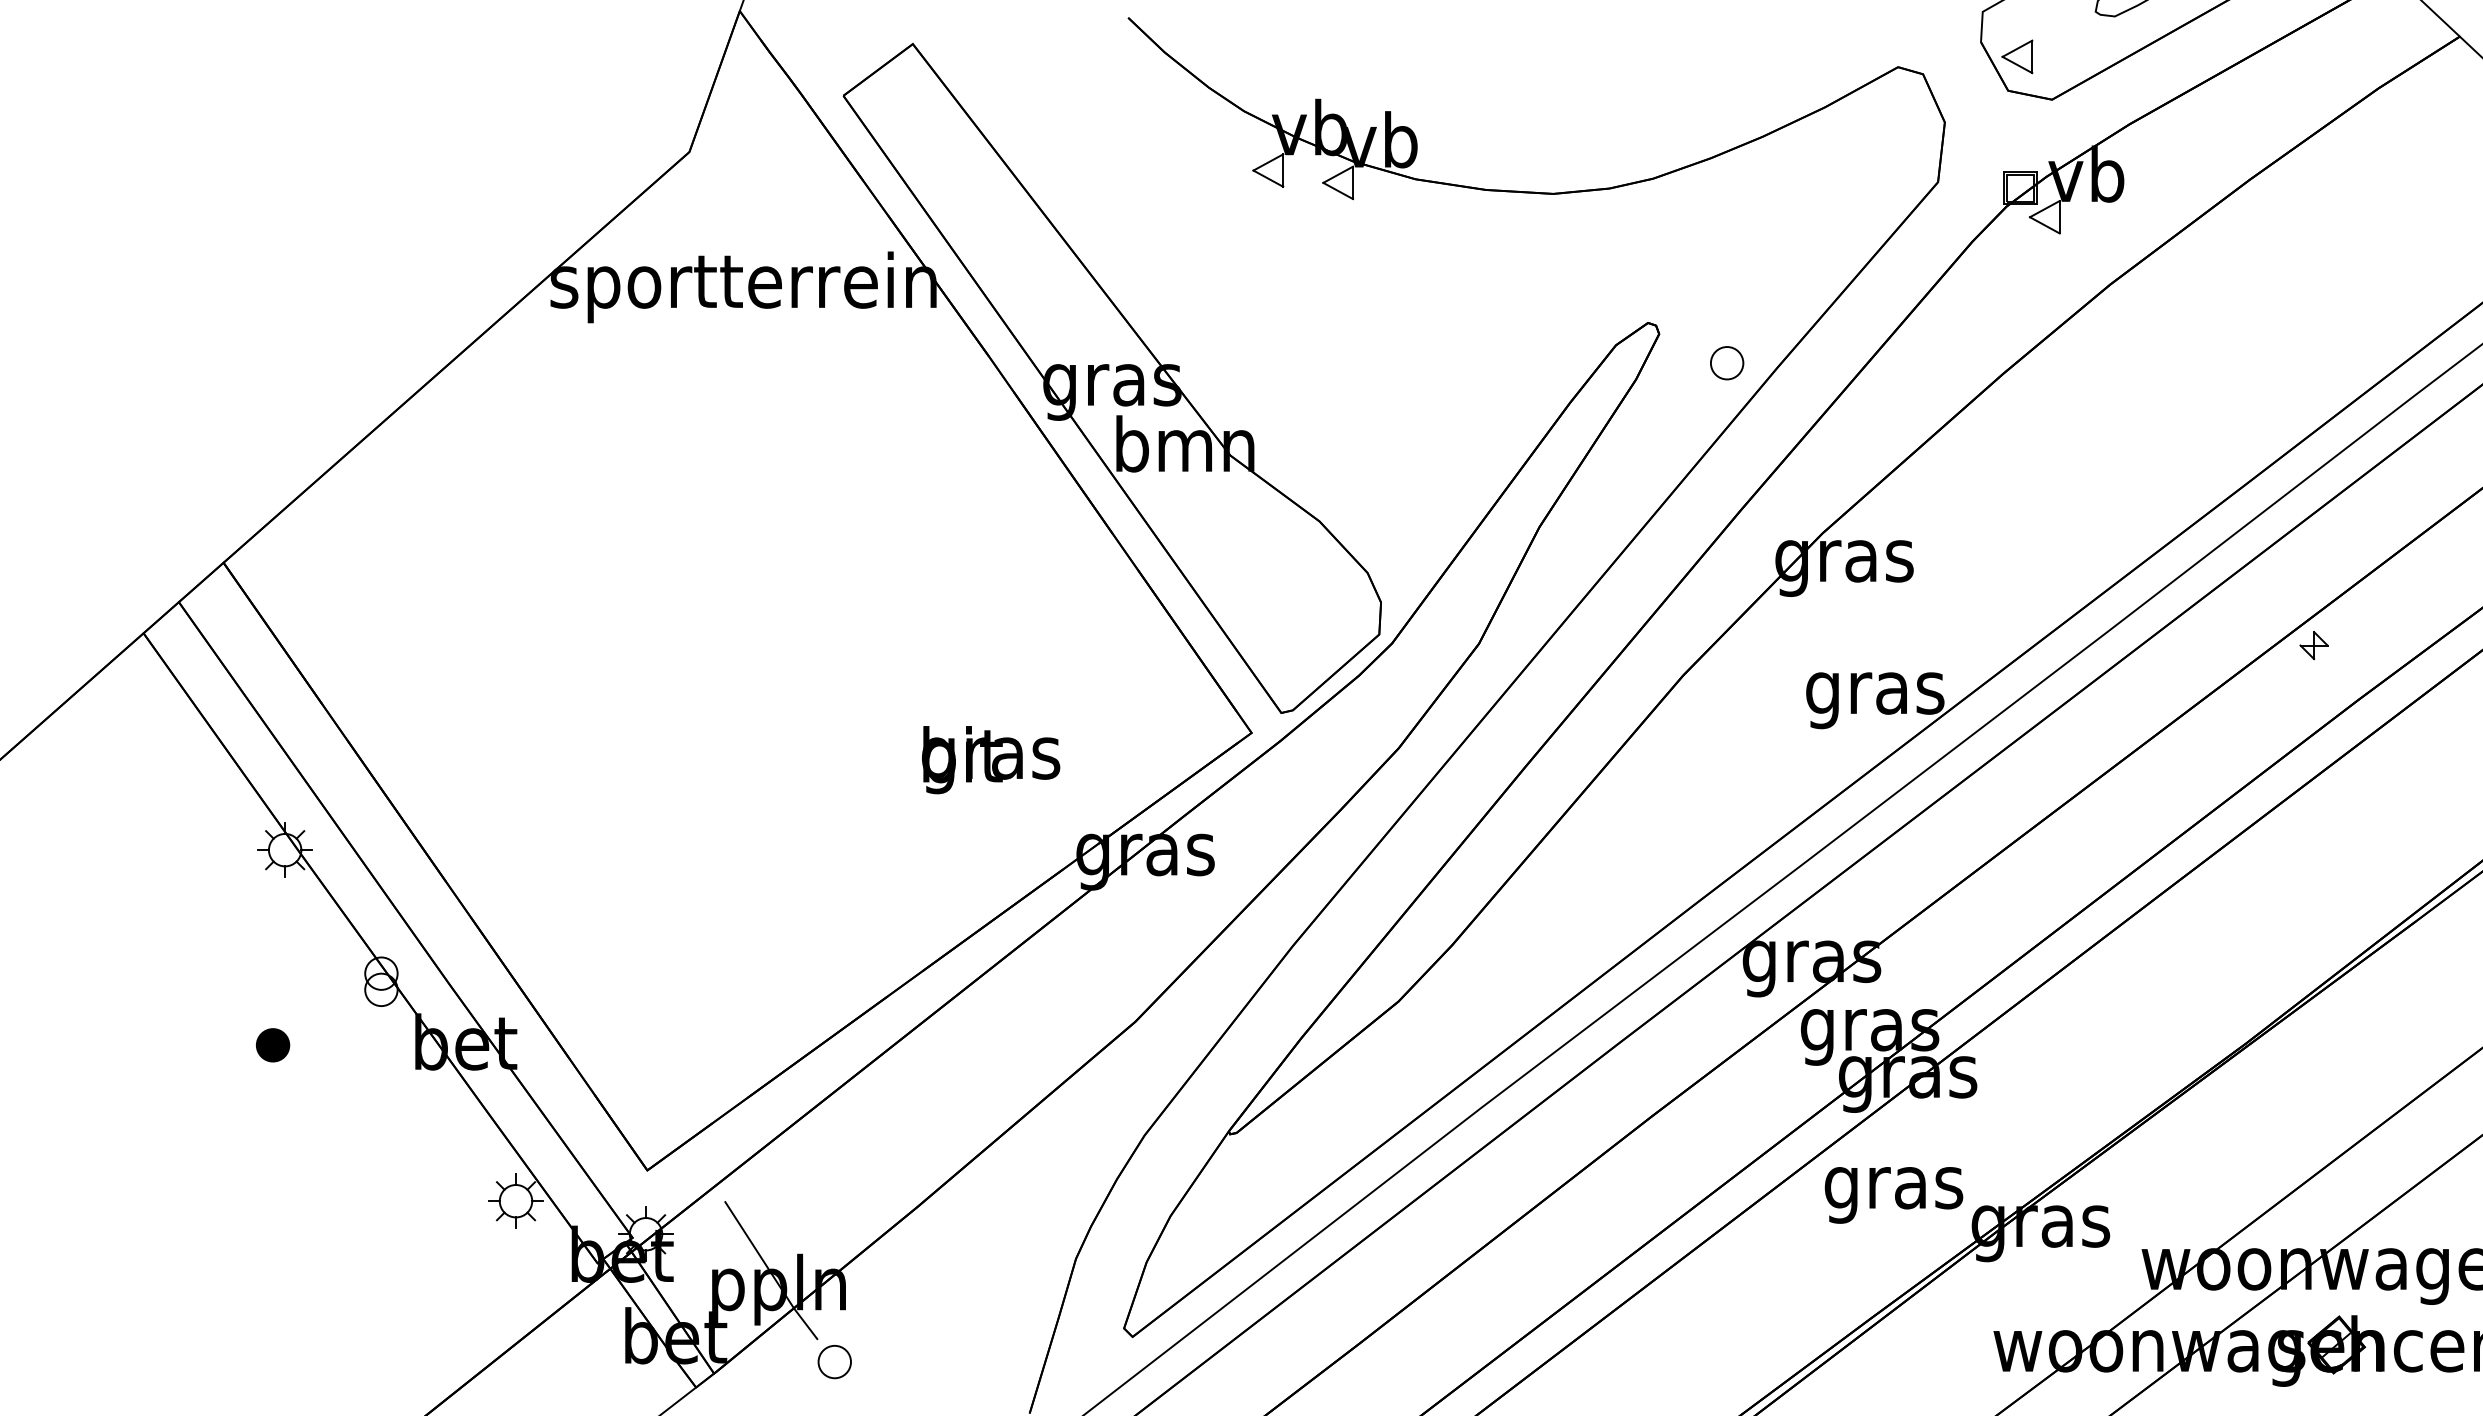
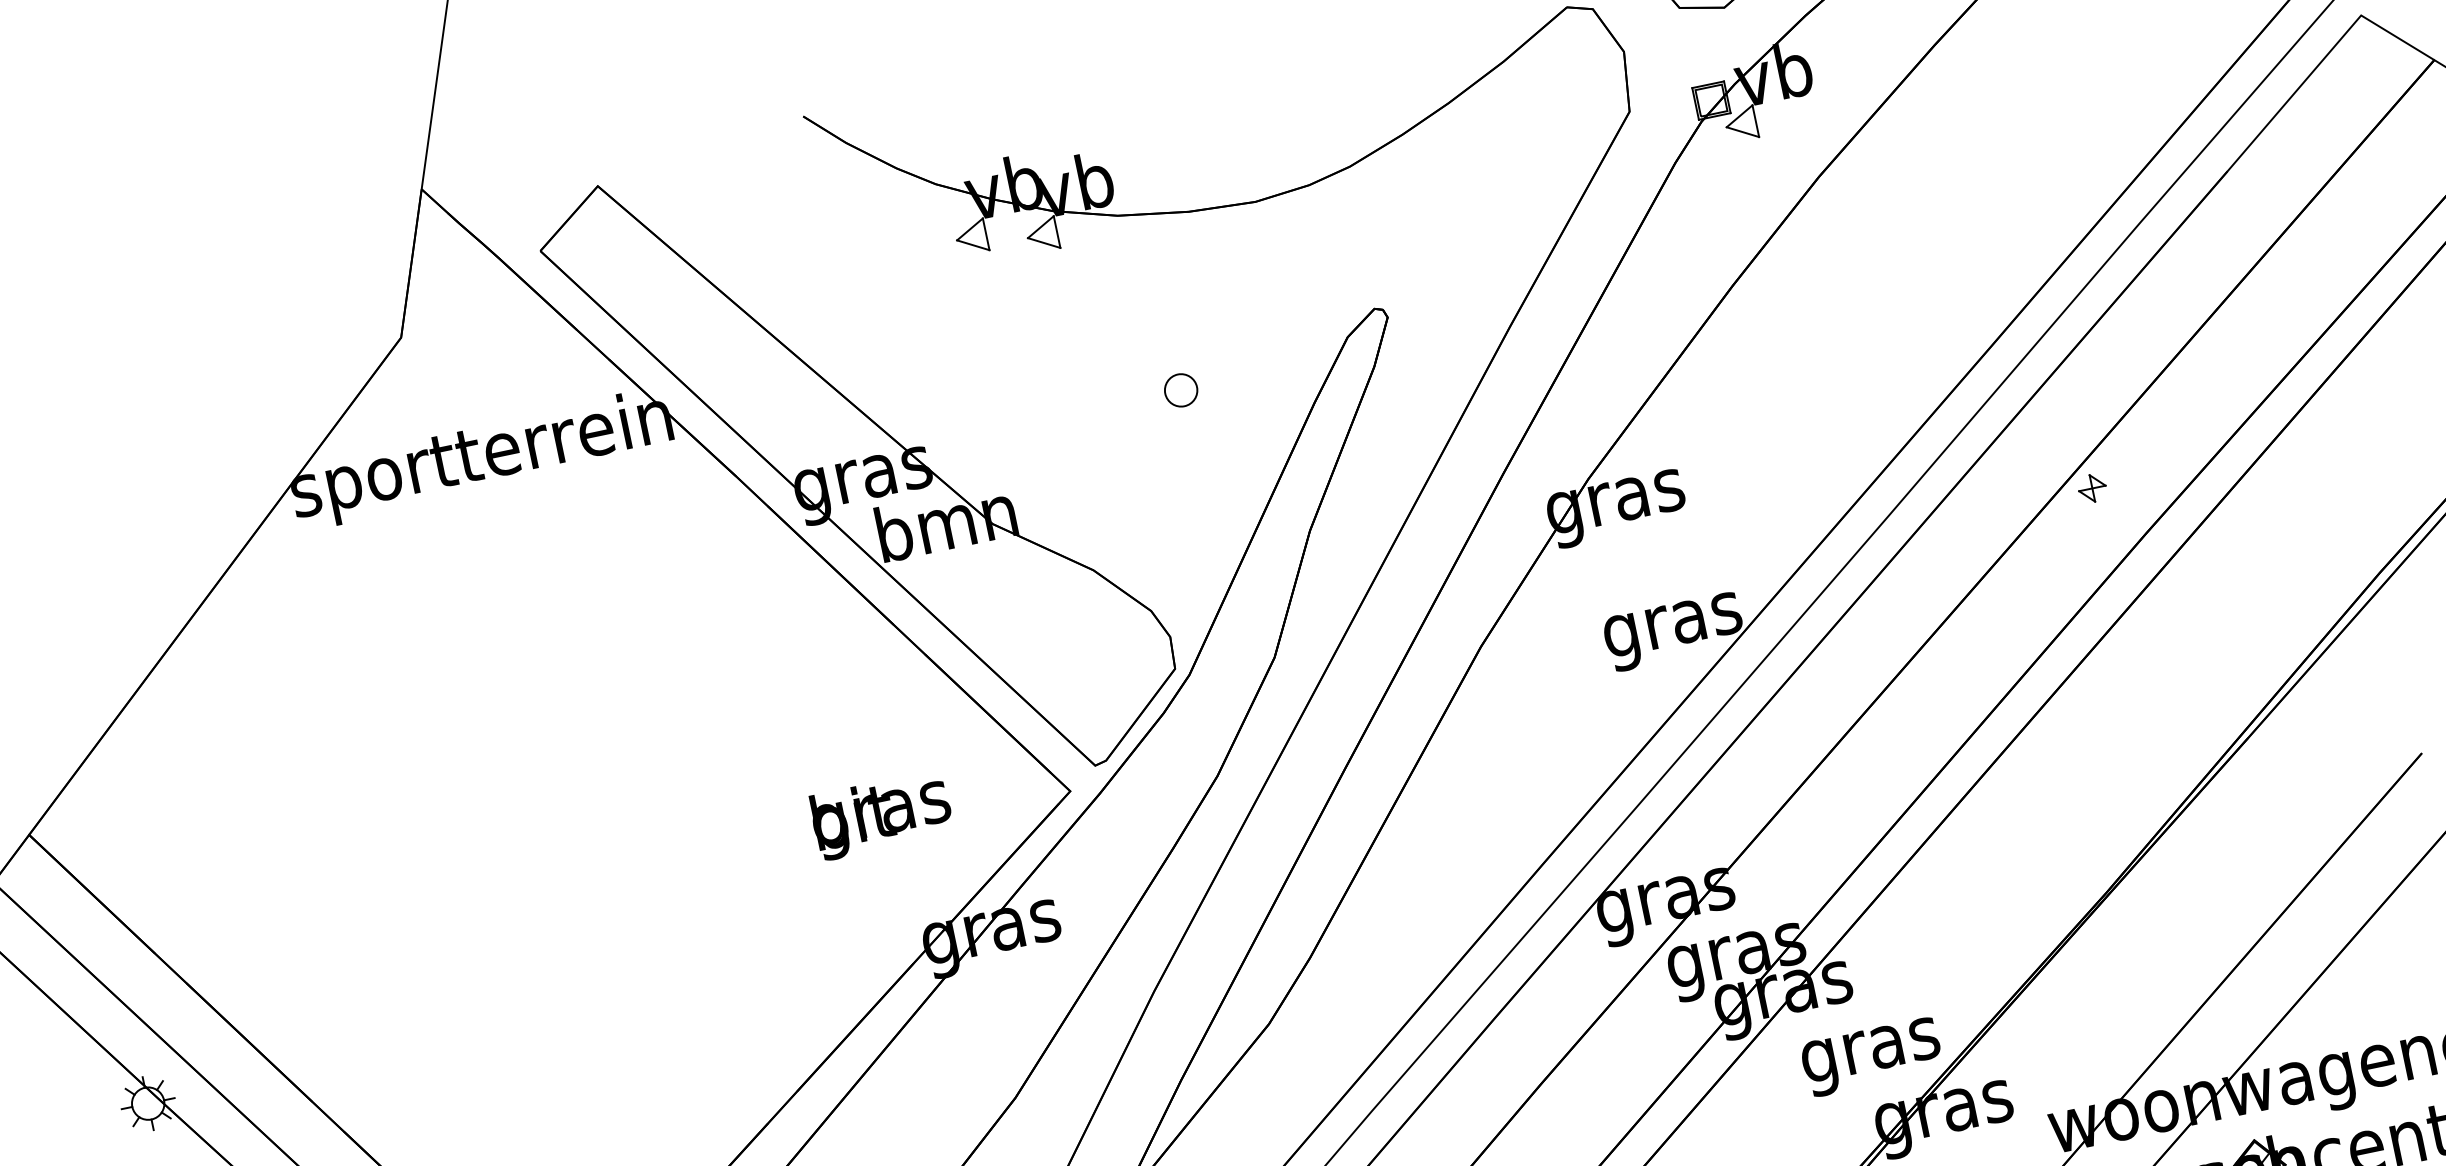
part: (1727, 363) -> (1181, 390), moved
text: (991, 760) -> (882, 815), moved
text: (1893, 1195) -> (1871, 1057), moved

